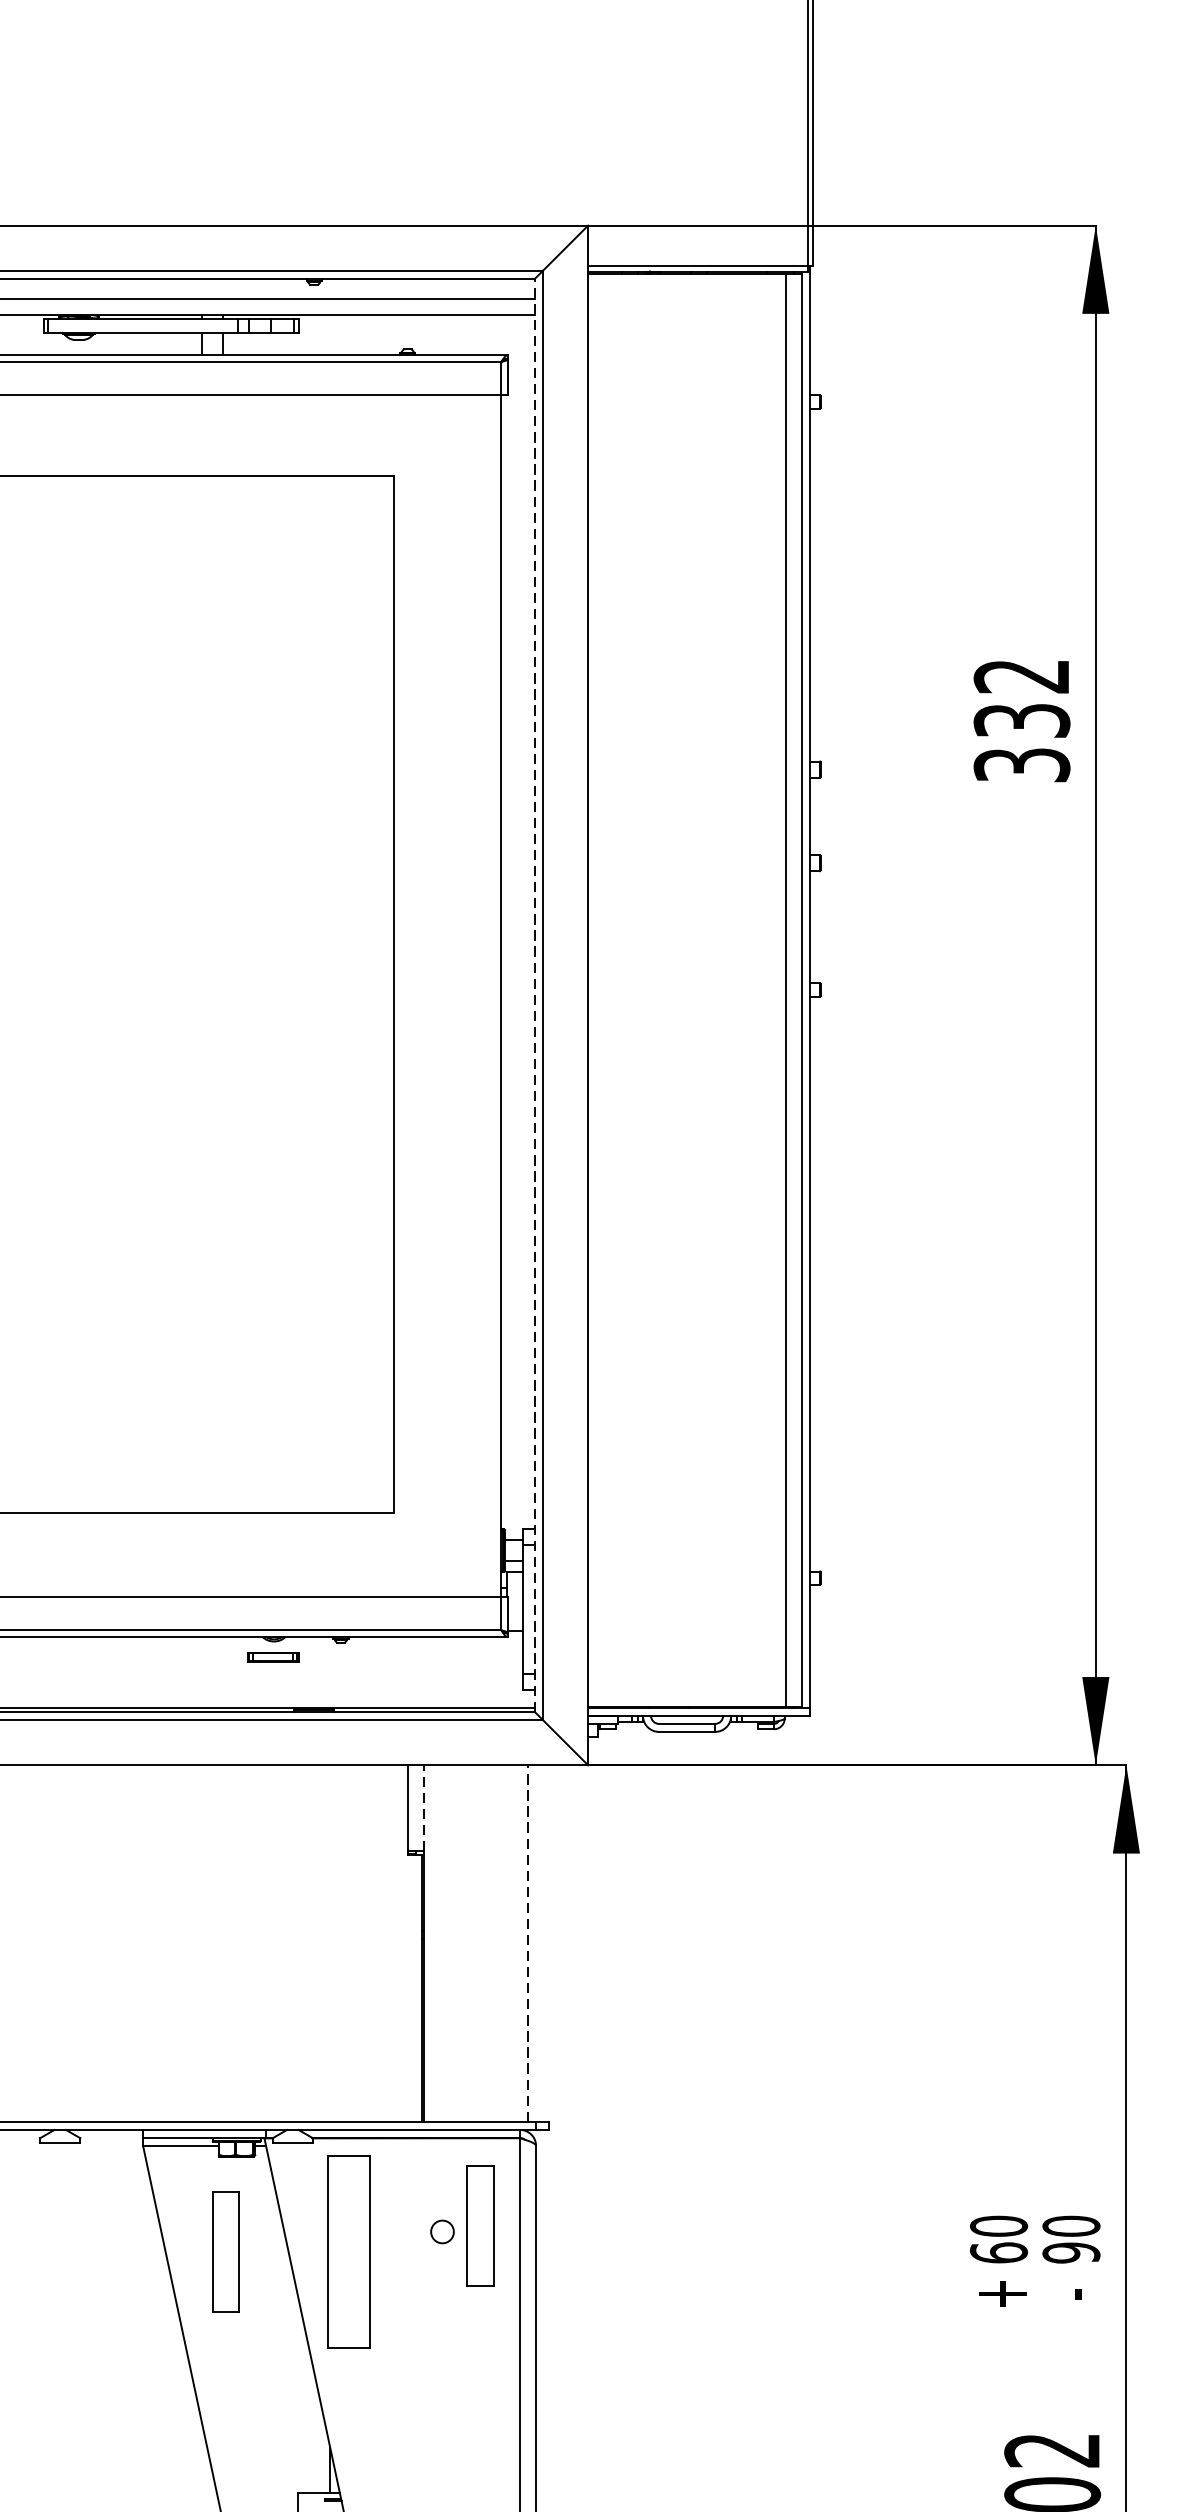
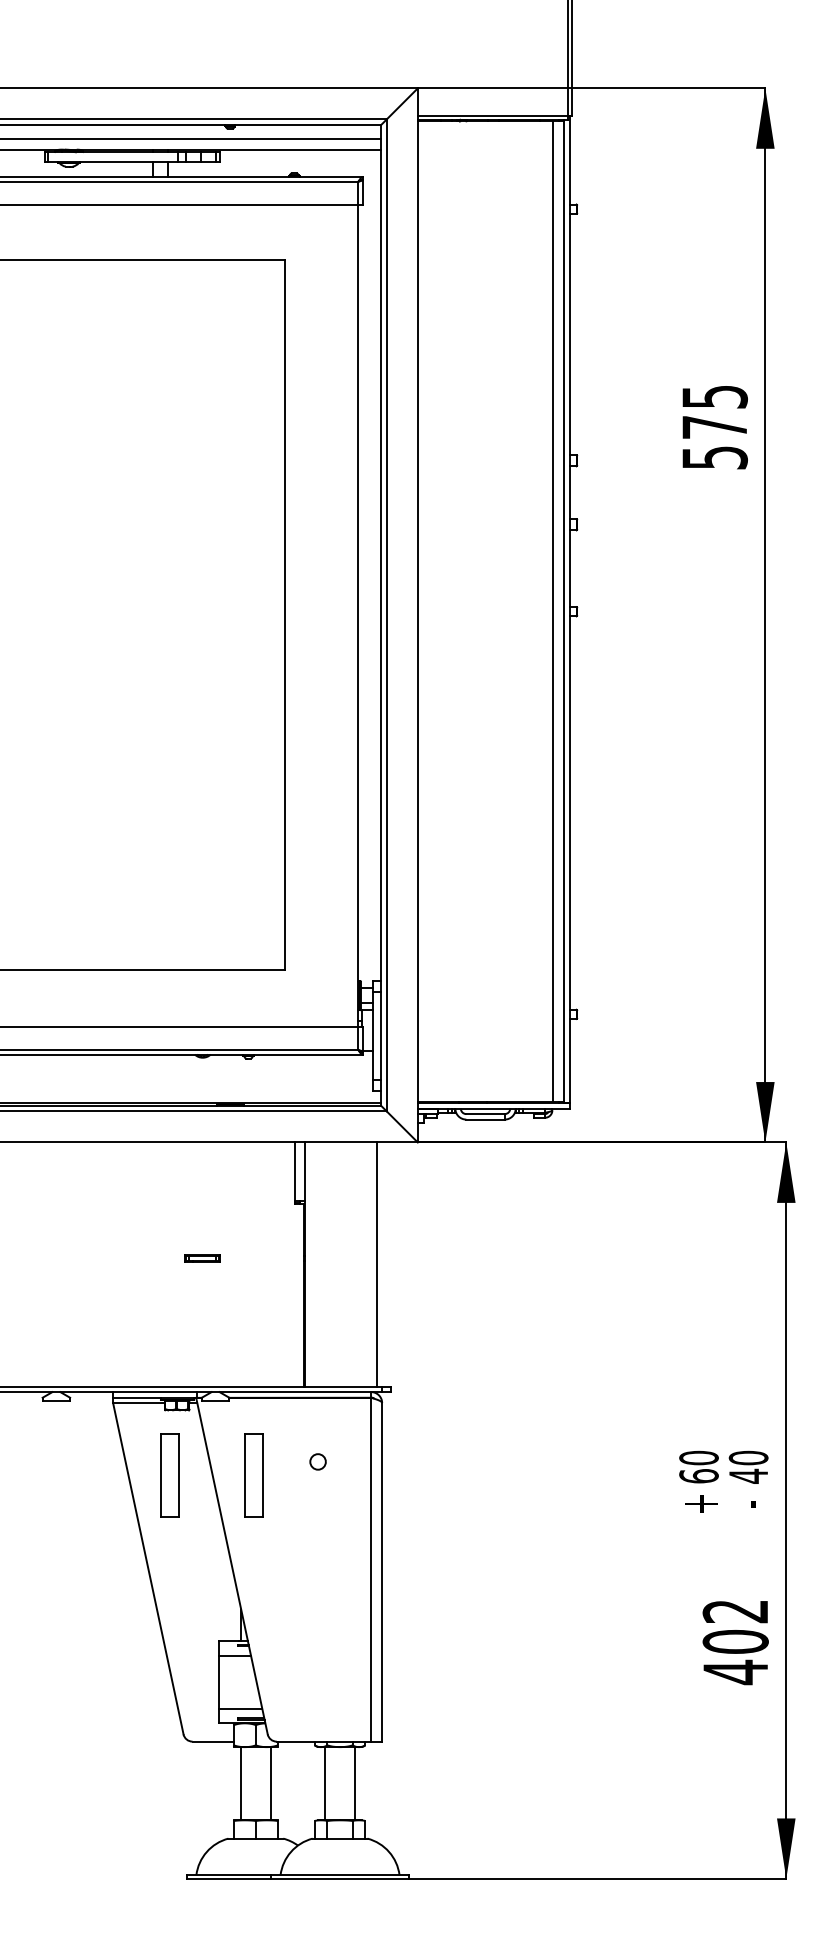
text: (1021, 720) -> (714, 427), 332 -> 575
line: (535, 994) -> (381, 614), dashed -> solid
part: (273, 1657) -> (202, 1258), moved
line: (424, 1807) -> (305, 1171), dashed -> solid
line: (527, 1943) -> (376, 1264), dashed -> solid
part: (479, 2225) -> (343, 1457), removed
part: (348, 2251) -> (253, 1475), size x0.62
text: (1071, 2251) -> (748, 1475), 90 -> 40

